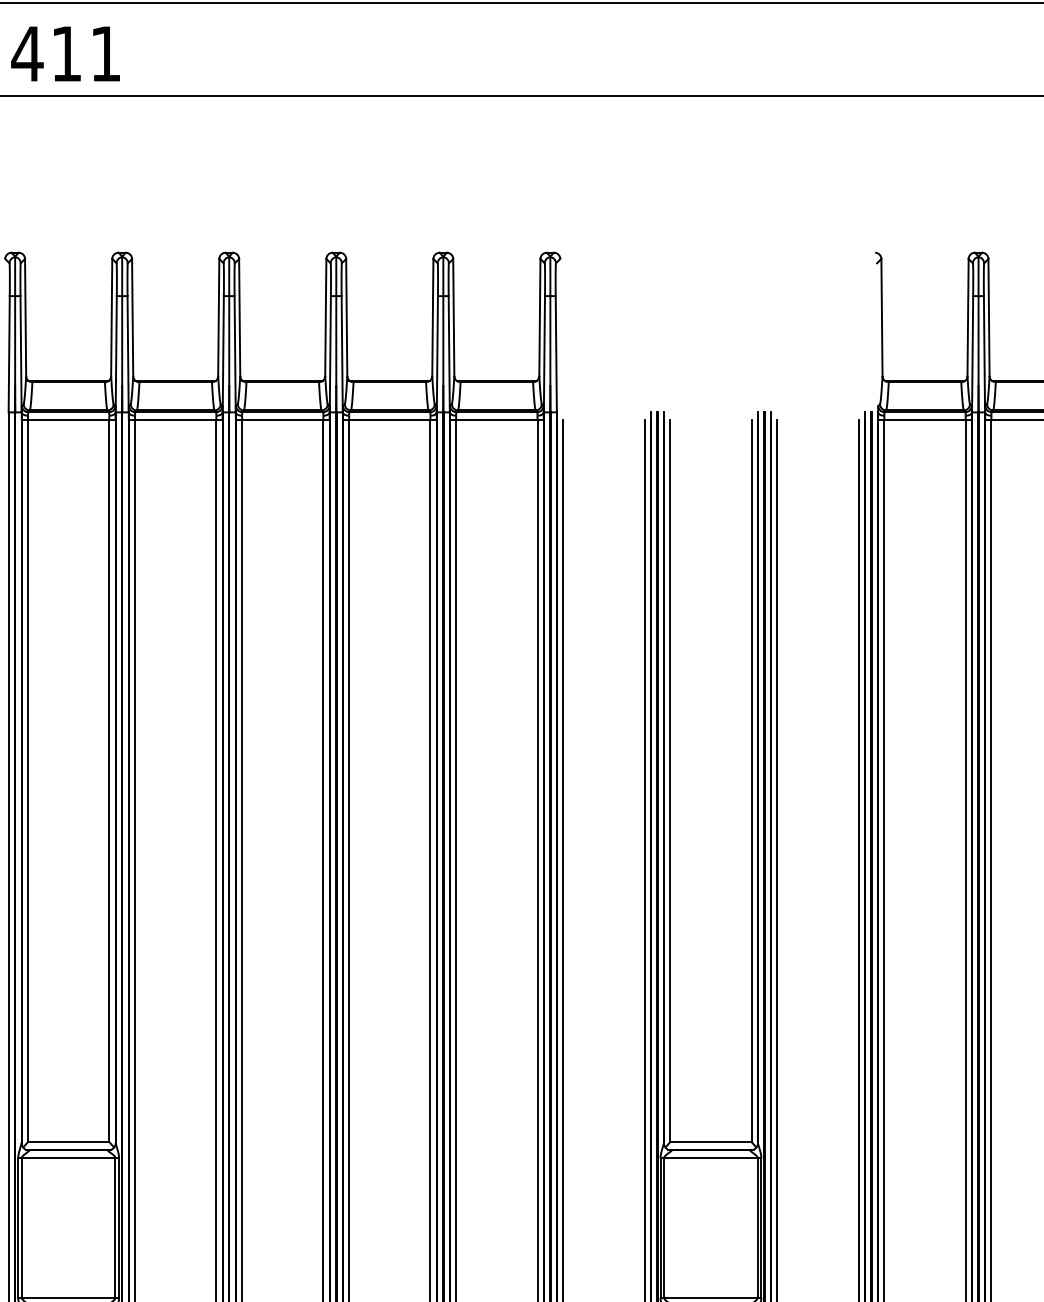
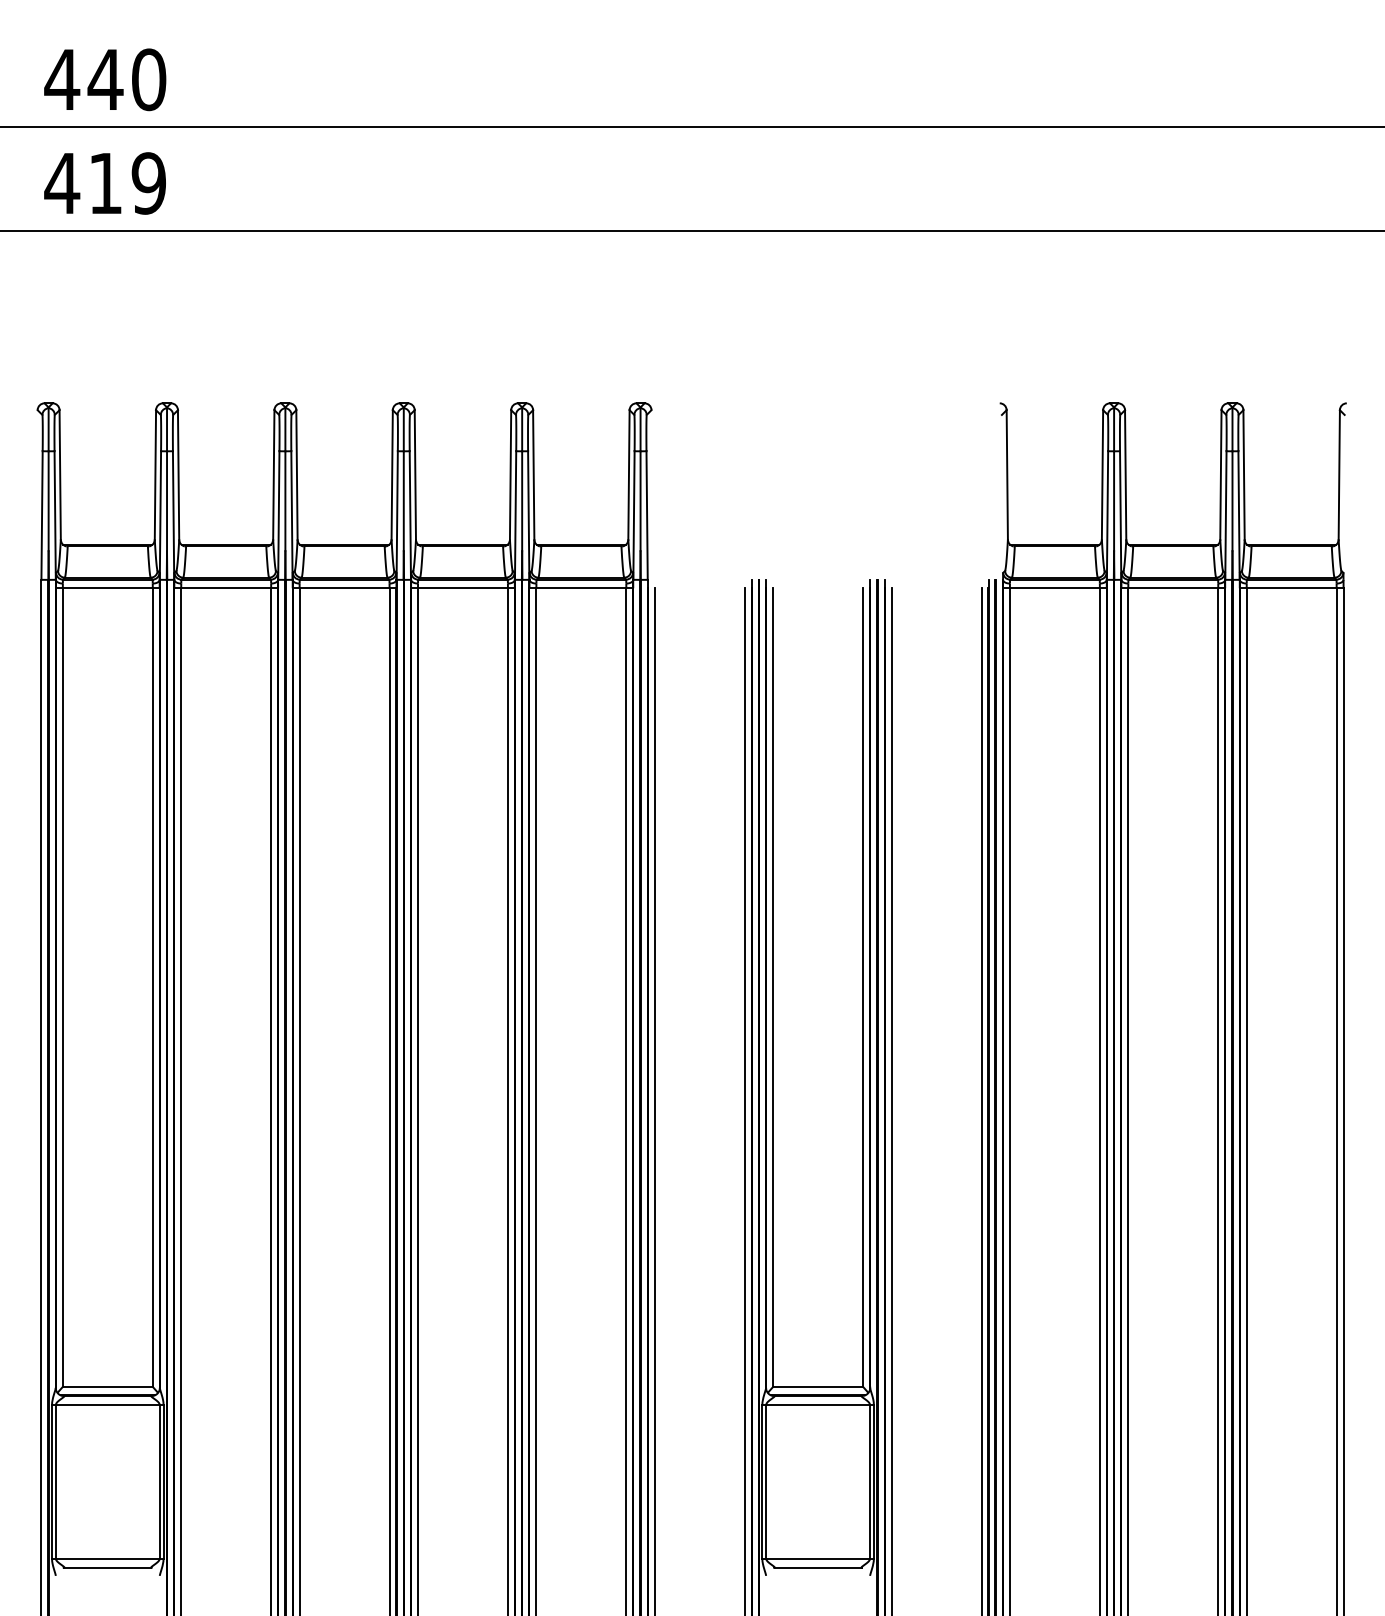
text: (105, 53) -> (148, 183), 411 -> 419

